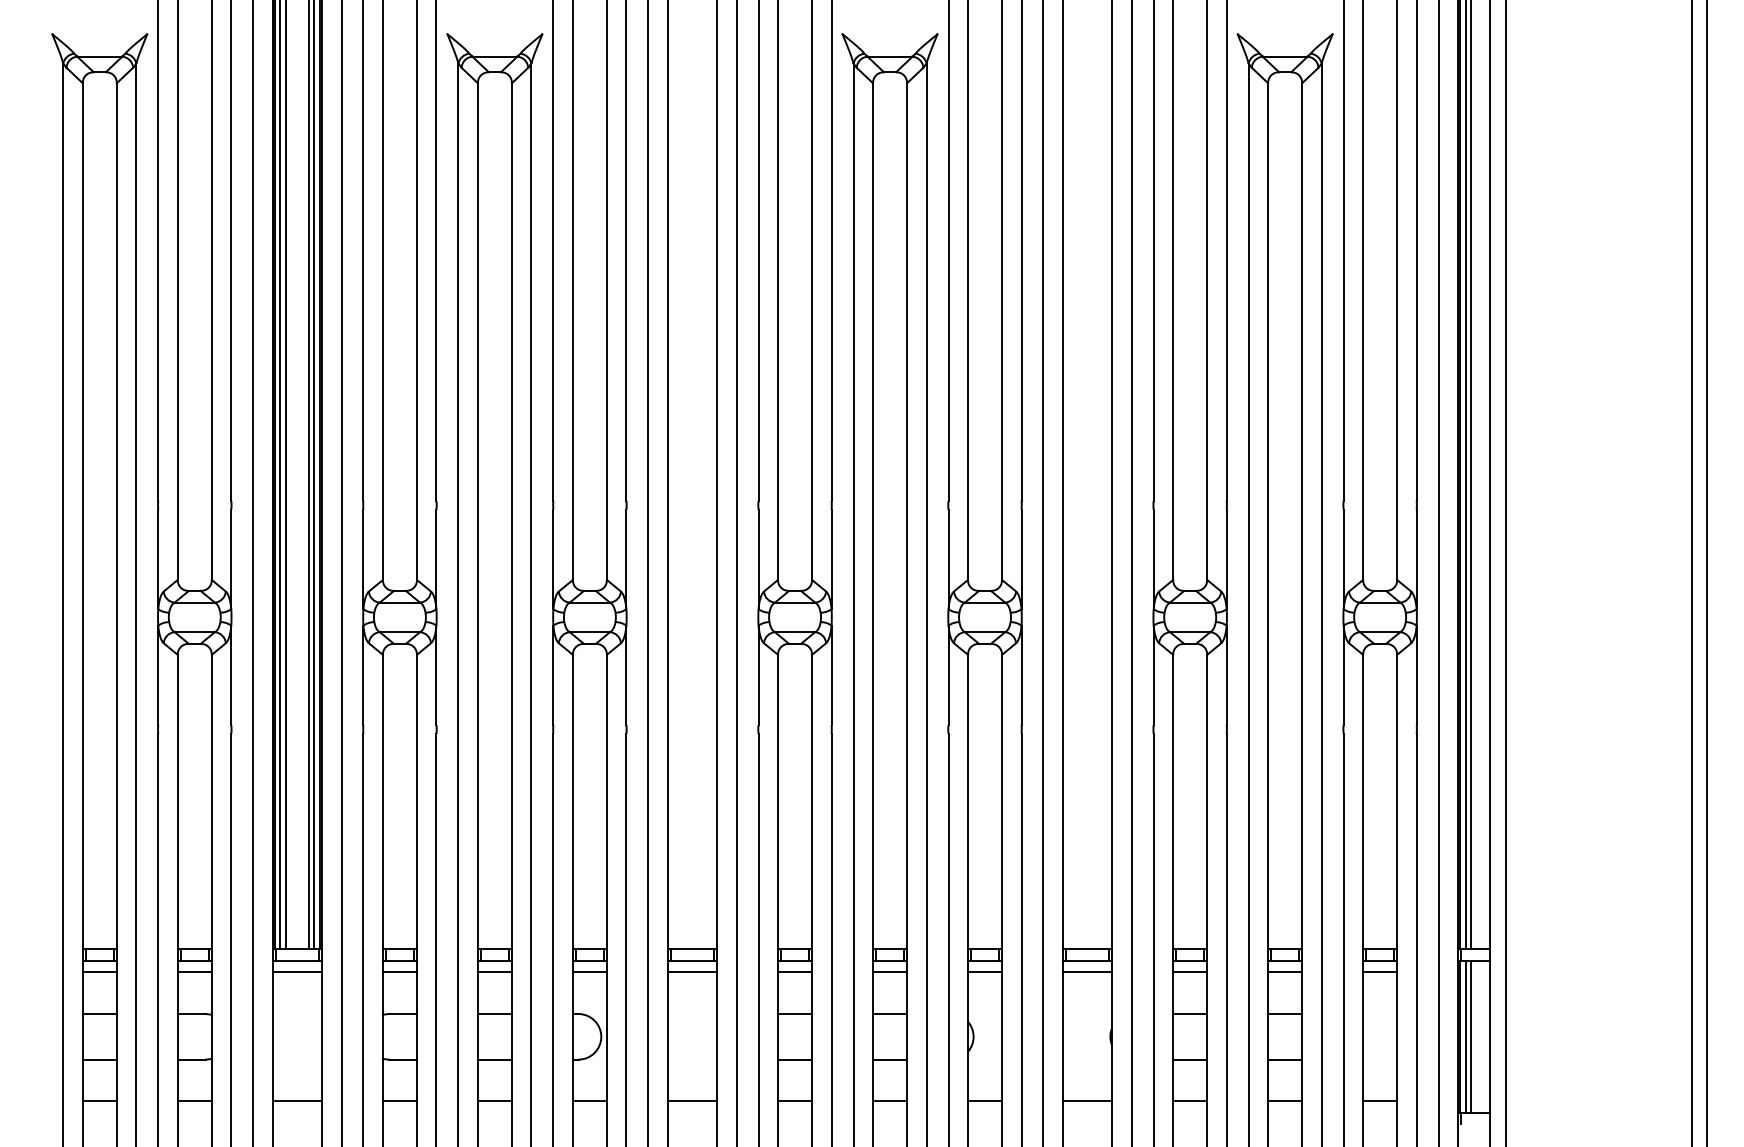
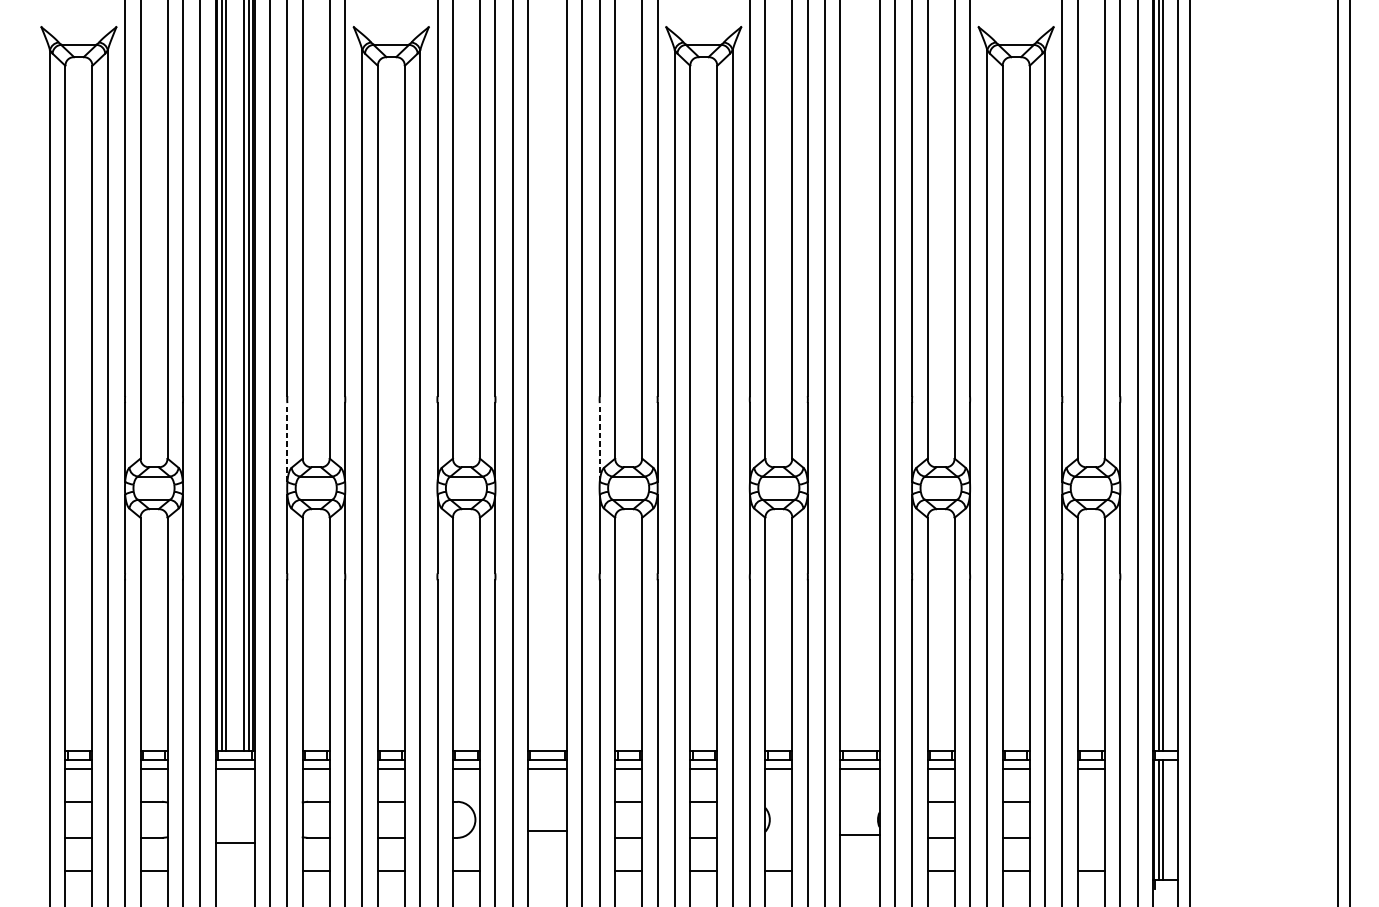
line: (363, 559) -> (287, 442), solid -> dashed
line: (758, 559) -> (599, 442), solid -> dashed
line: (297, 1101) -> (235, 843), moved
line: (692, 1101) -> (547, 831), moved
line: (1087, 1101) -> (859, 835), moved

